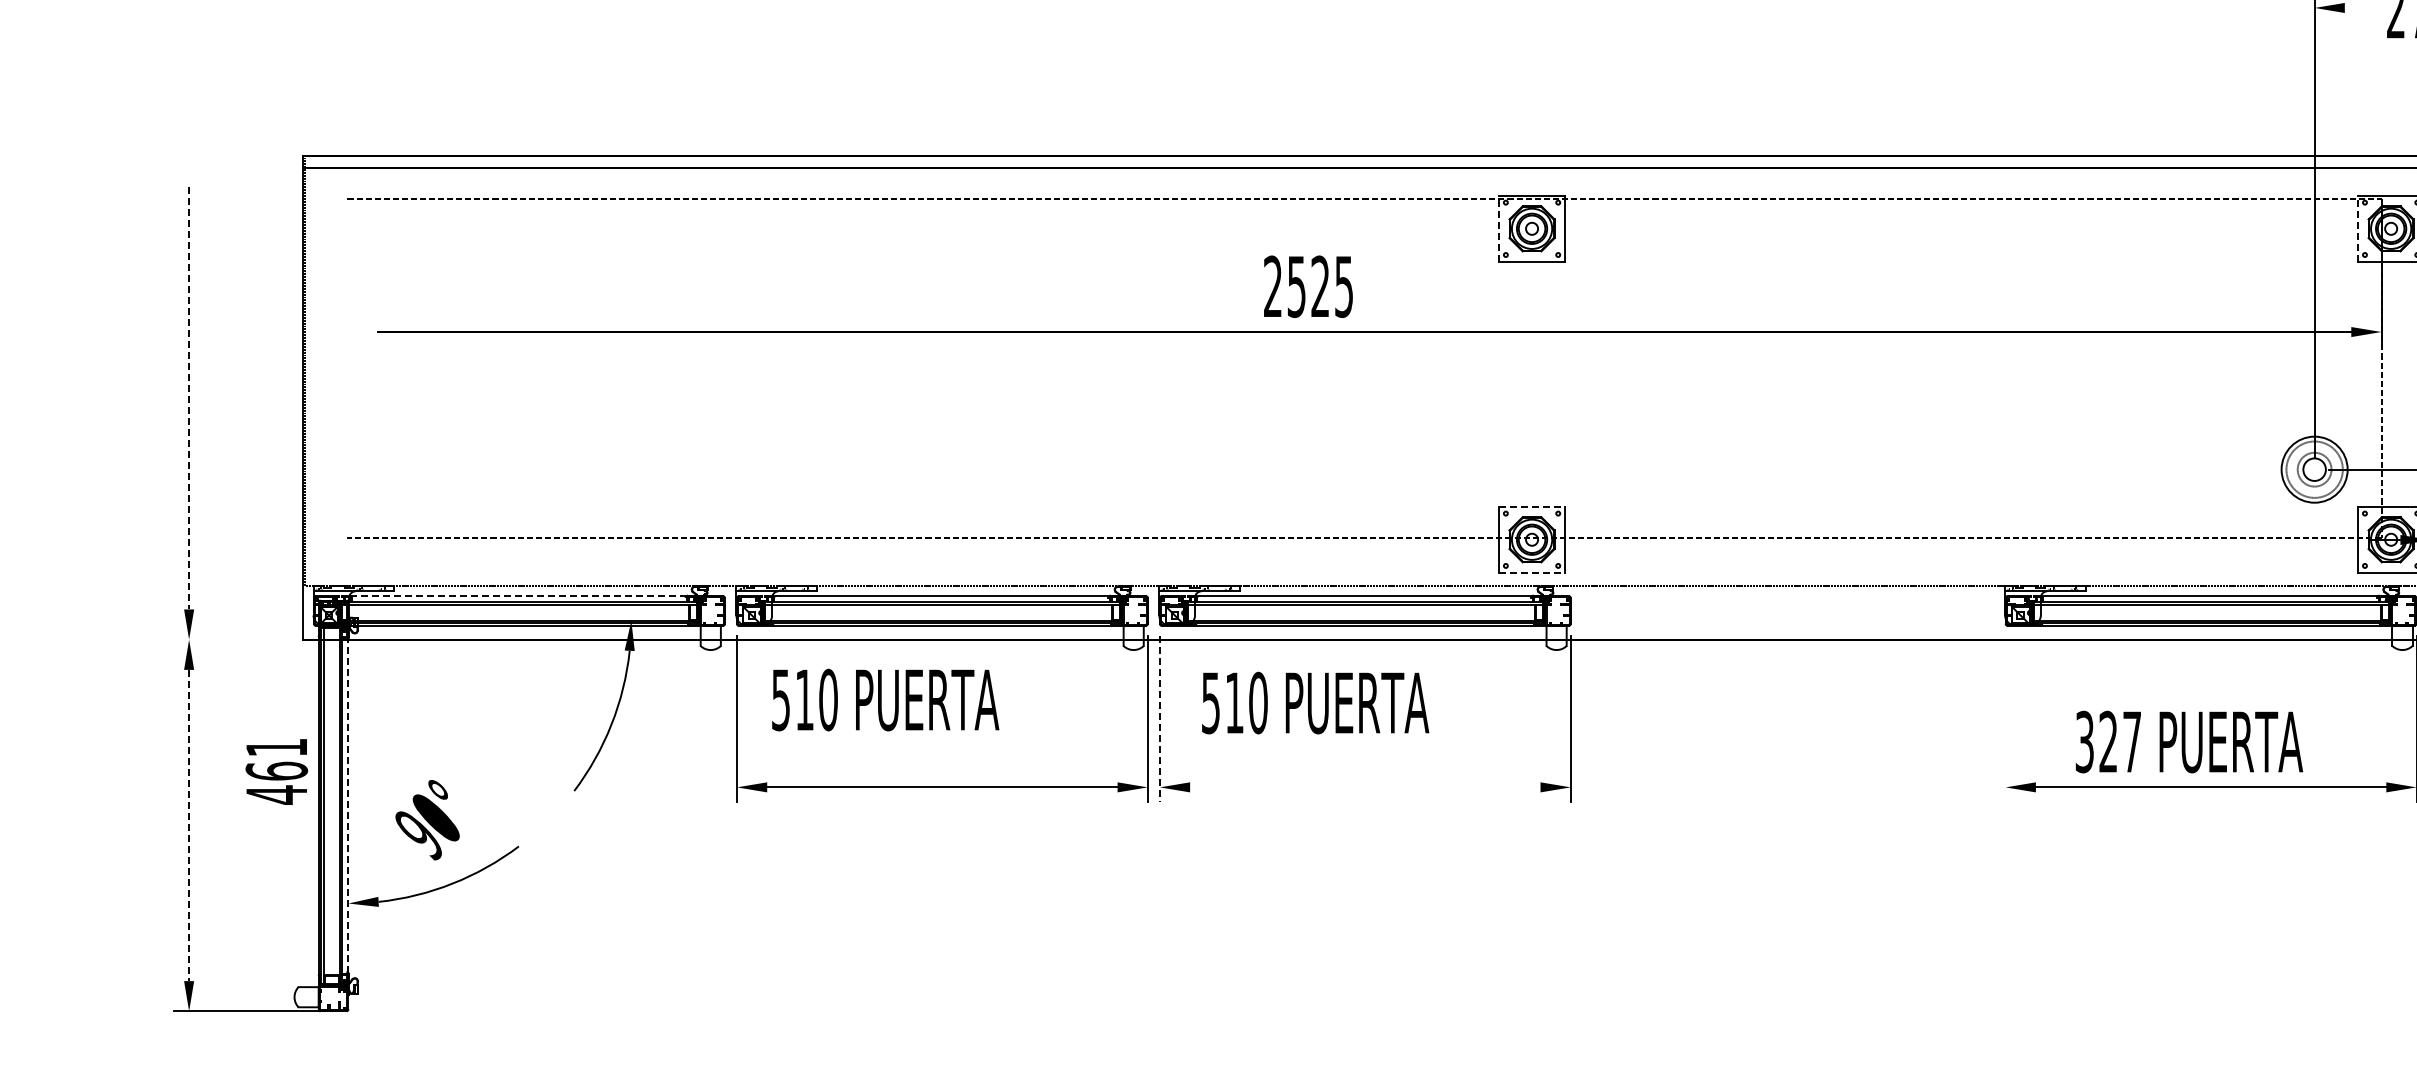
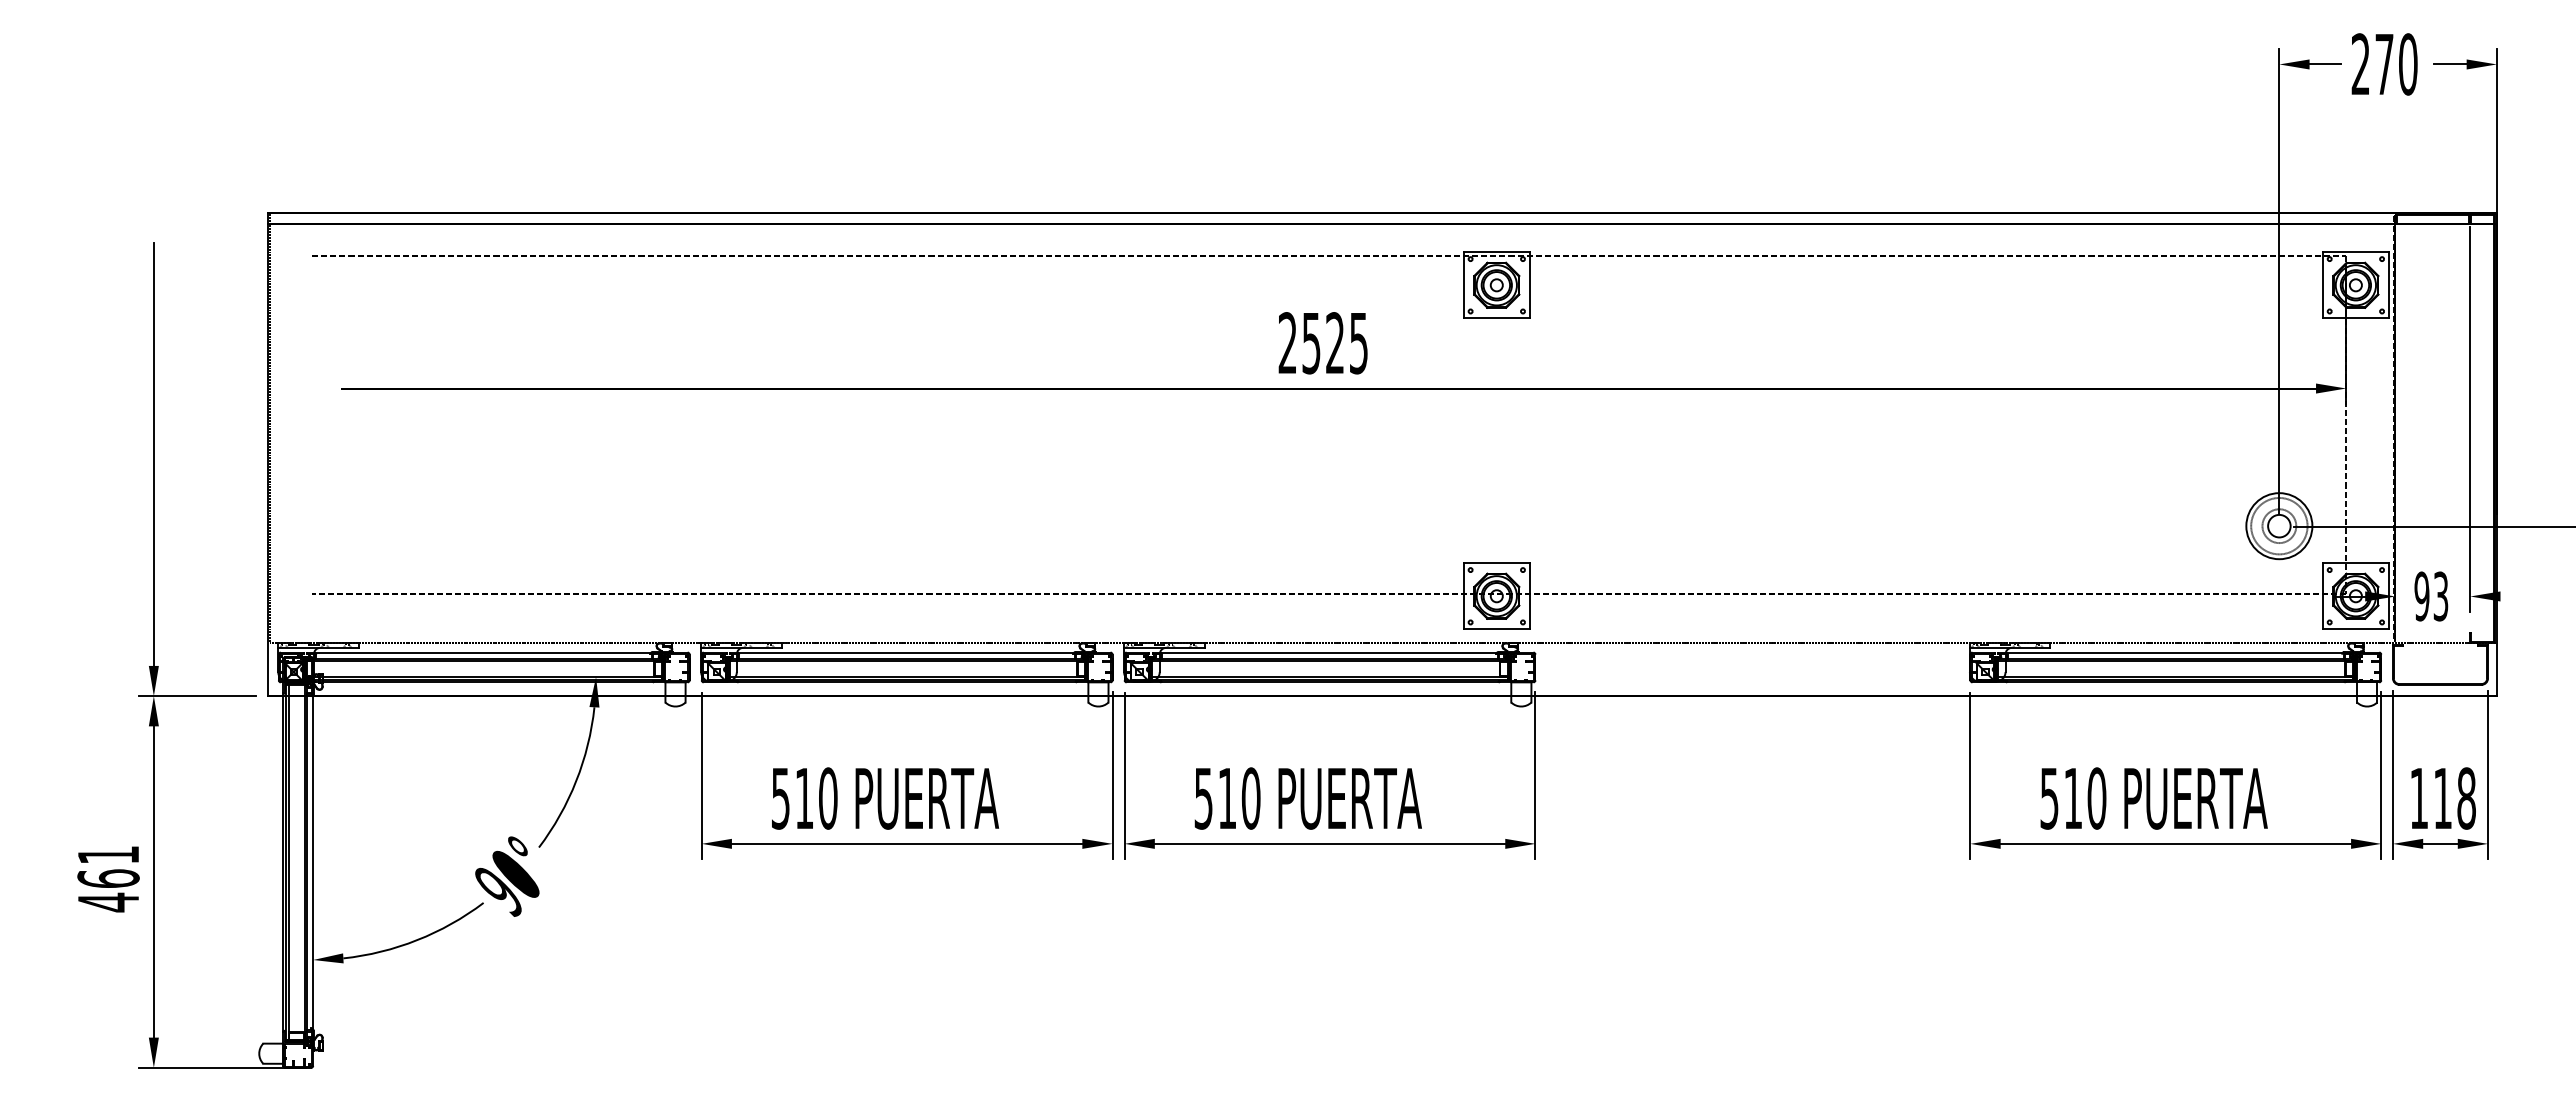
line: (2360, 8) -> (2325, 64), added
line: (1498, 228) -> (1463, 284), dashed -> solid
line: (2357, 228) -> (2322, 284), dashed -> solid
text: (1307, 287) -> (1322, 343), moved
line: (188, 398) -> (153, 454), dashed -> solid
line: (1532, 507) -> (1497, 563), dashed -> solid
line: (1532, 573) -> (1497, 629), dashed -> solid
line: (519, 596) -> (484, 652), dashed -> solid
line: (231, 640) -> (196, 696), added
text: (885, 700) -> (885, 798), moved
text: (1314, 703) -> (1307, 798), moved
line: (2005, 719) -> (1970, 775), added
line: (1159, 720) -> (1124, 776), dashed -> solid
text: (2108, 742) -> (2073, 798), 327 -> 510
text: (276, 772) -> (108, 879), moved
line: (1364, 787) -> (1329, 843), added
line: (348, 806) -> (313, 862), dashed -> solid
text: (427, 820) -> (507, 876), moved
line: (188, 825) -> (153, 881), dashed -> solid

